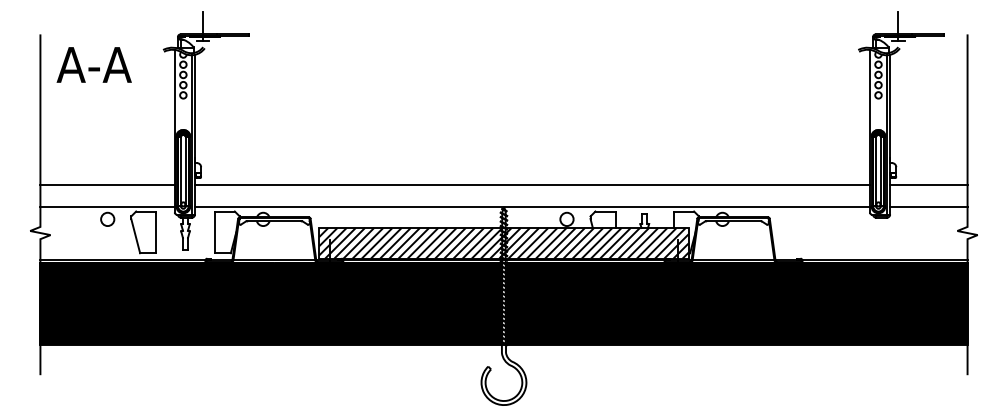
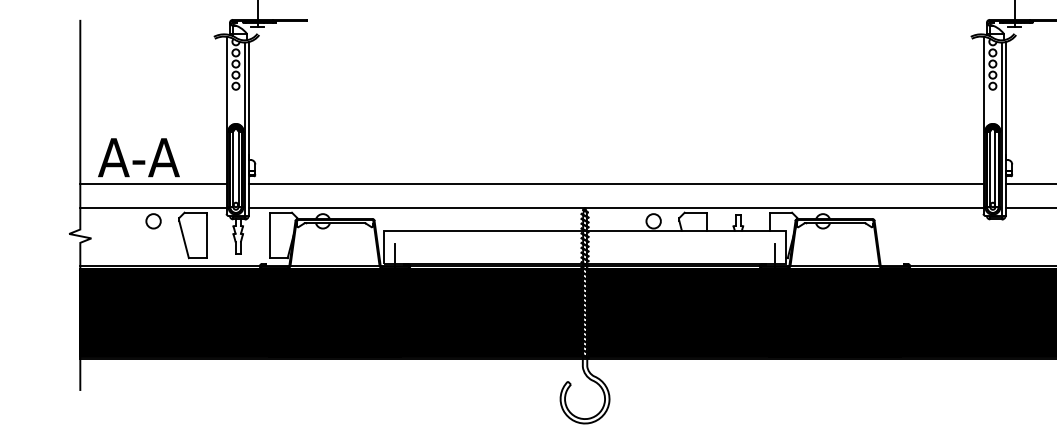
text: (93, 64) -> (138, 157), moved
hatch: (503, 243) -> (584, 247), removed

